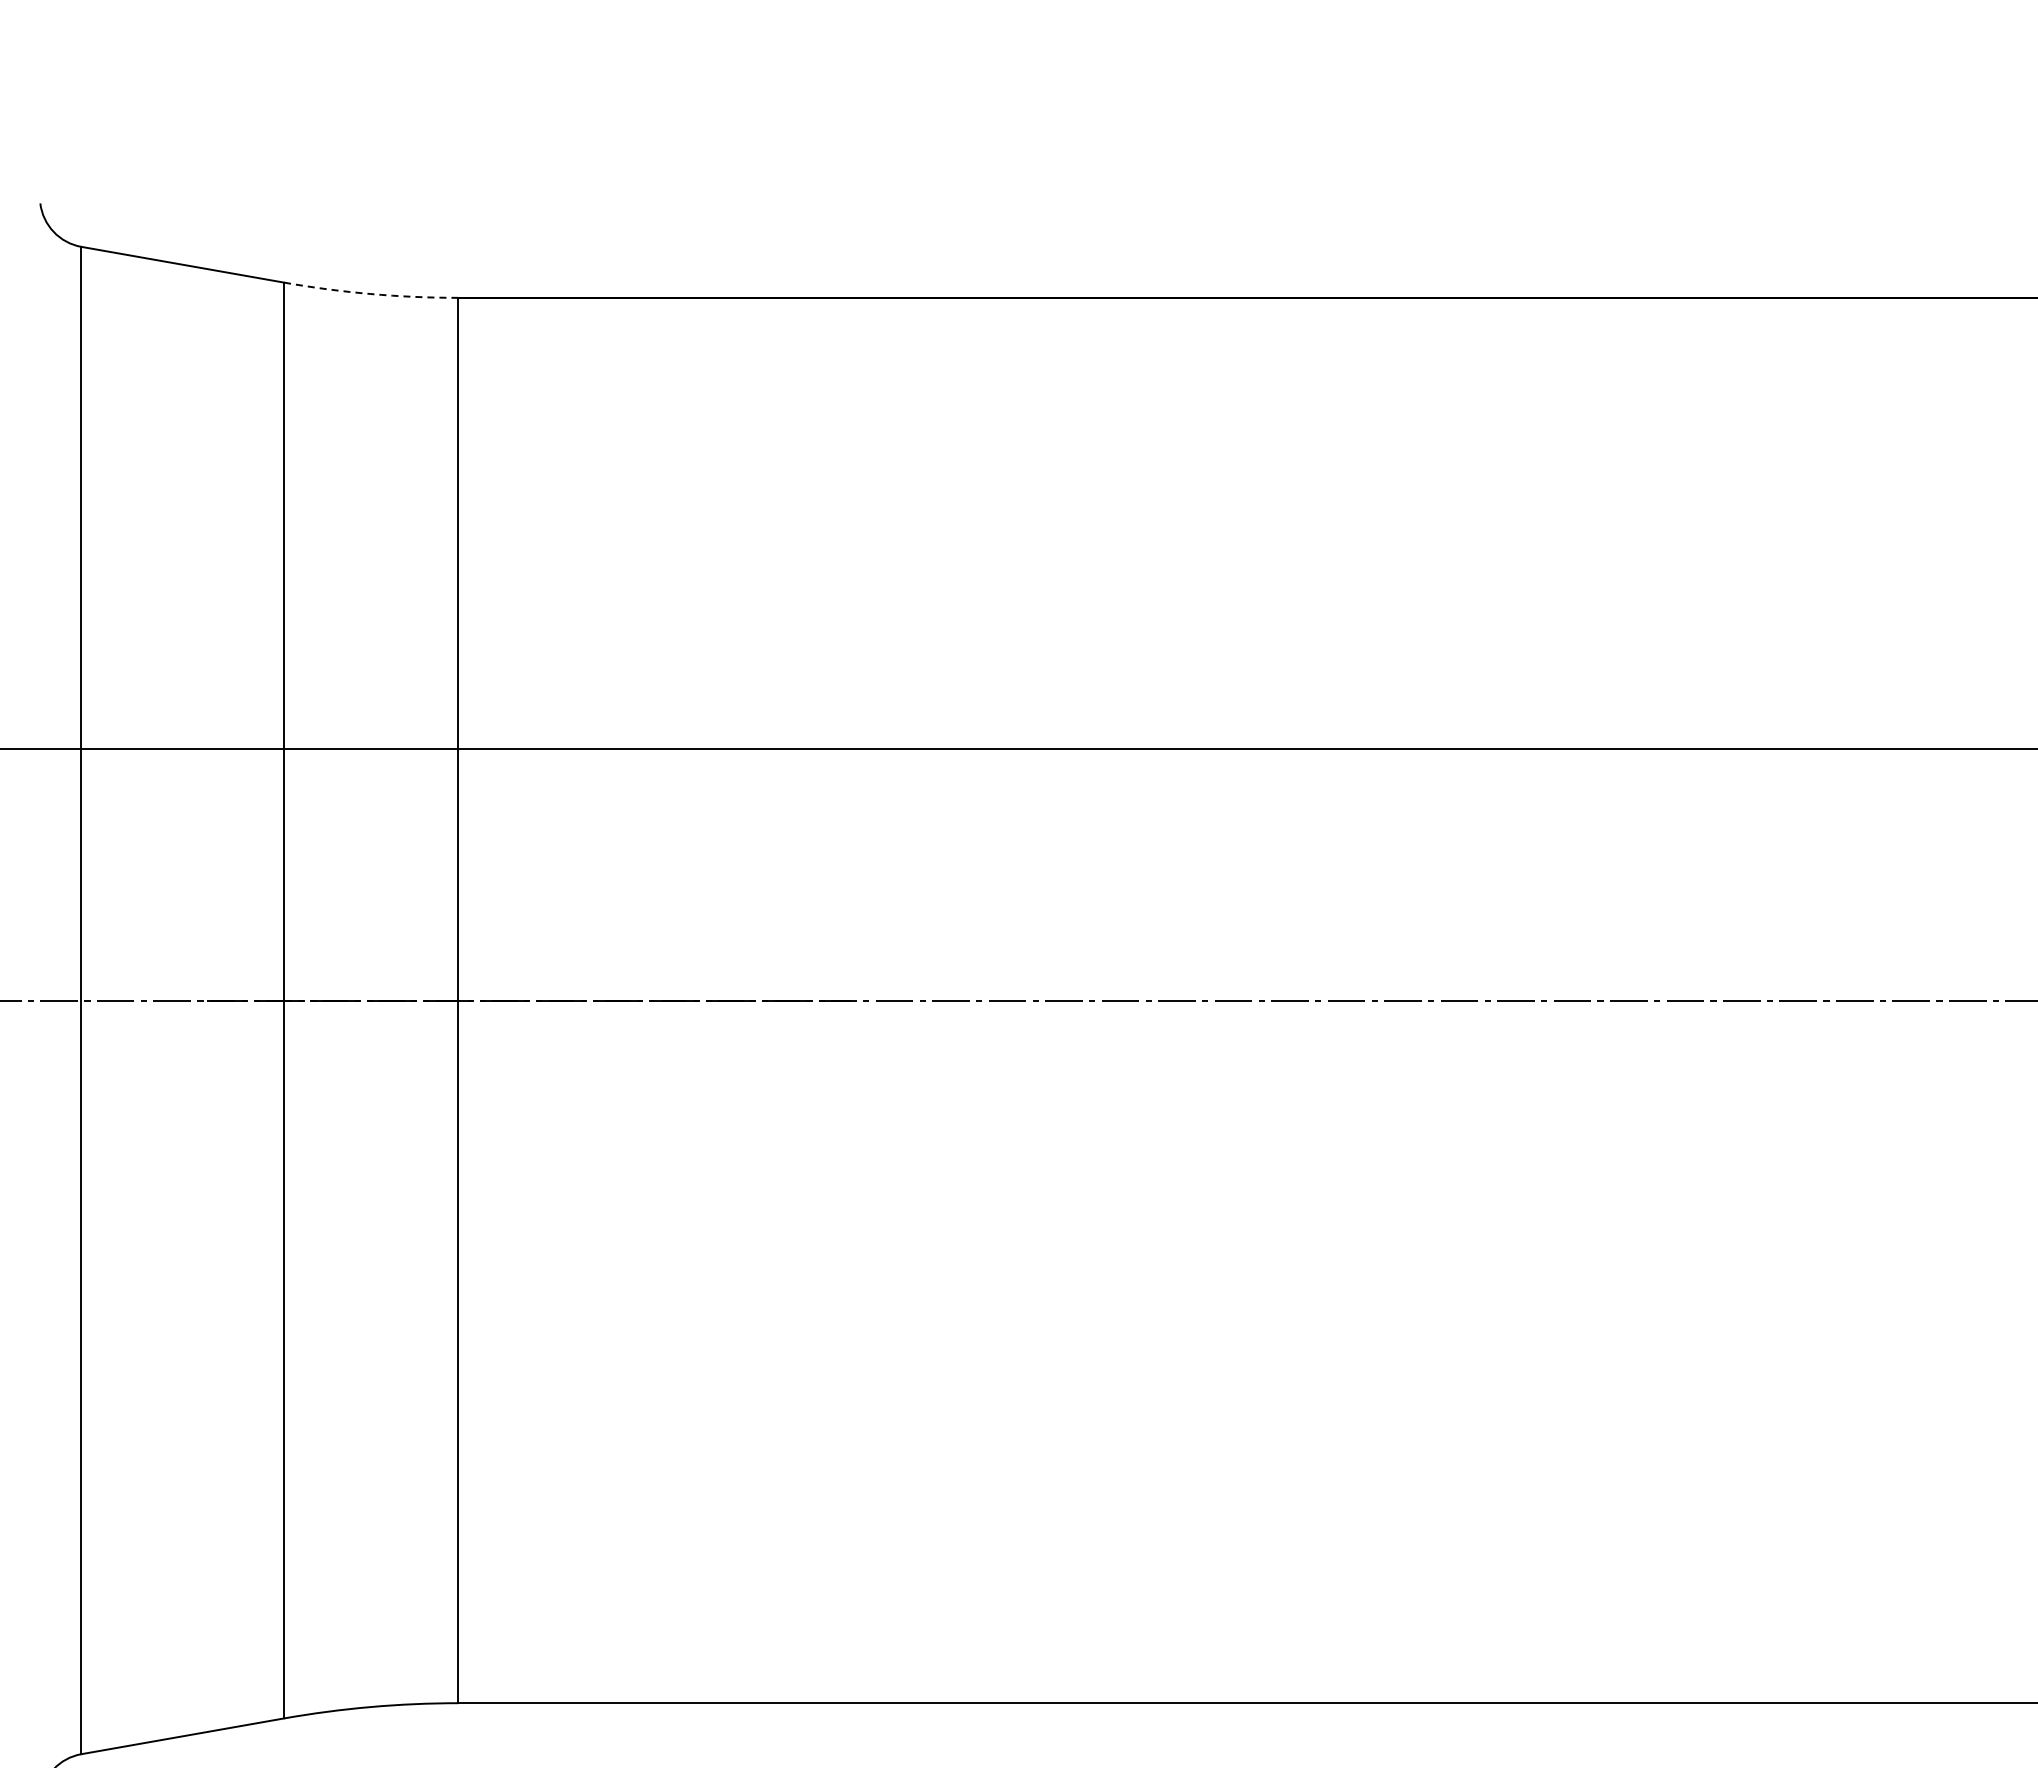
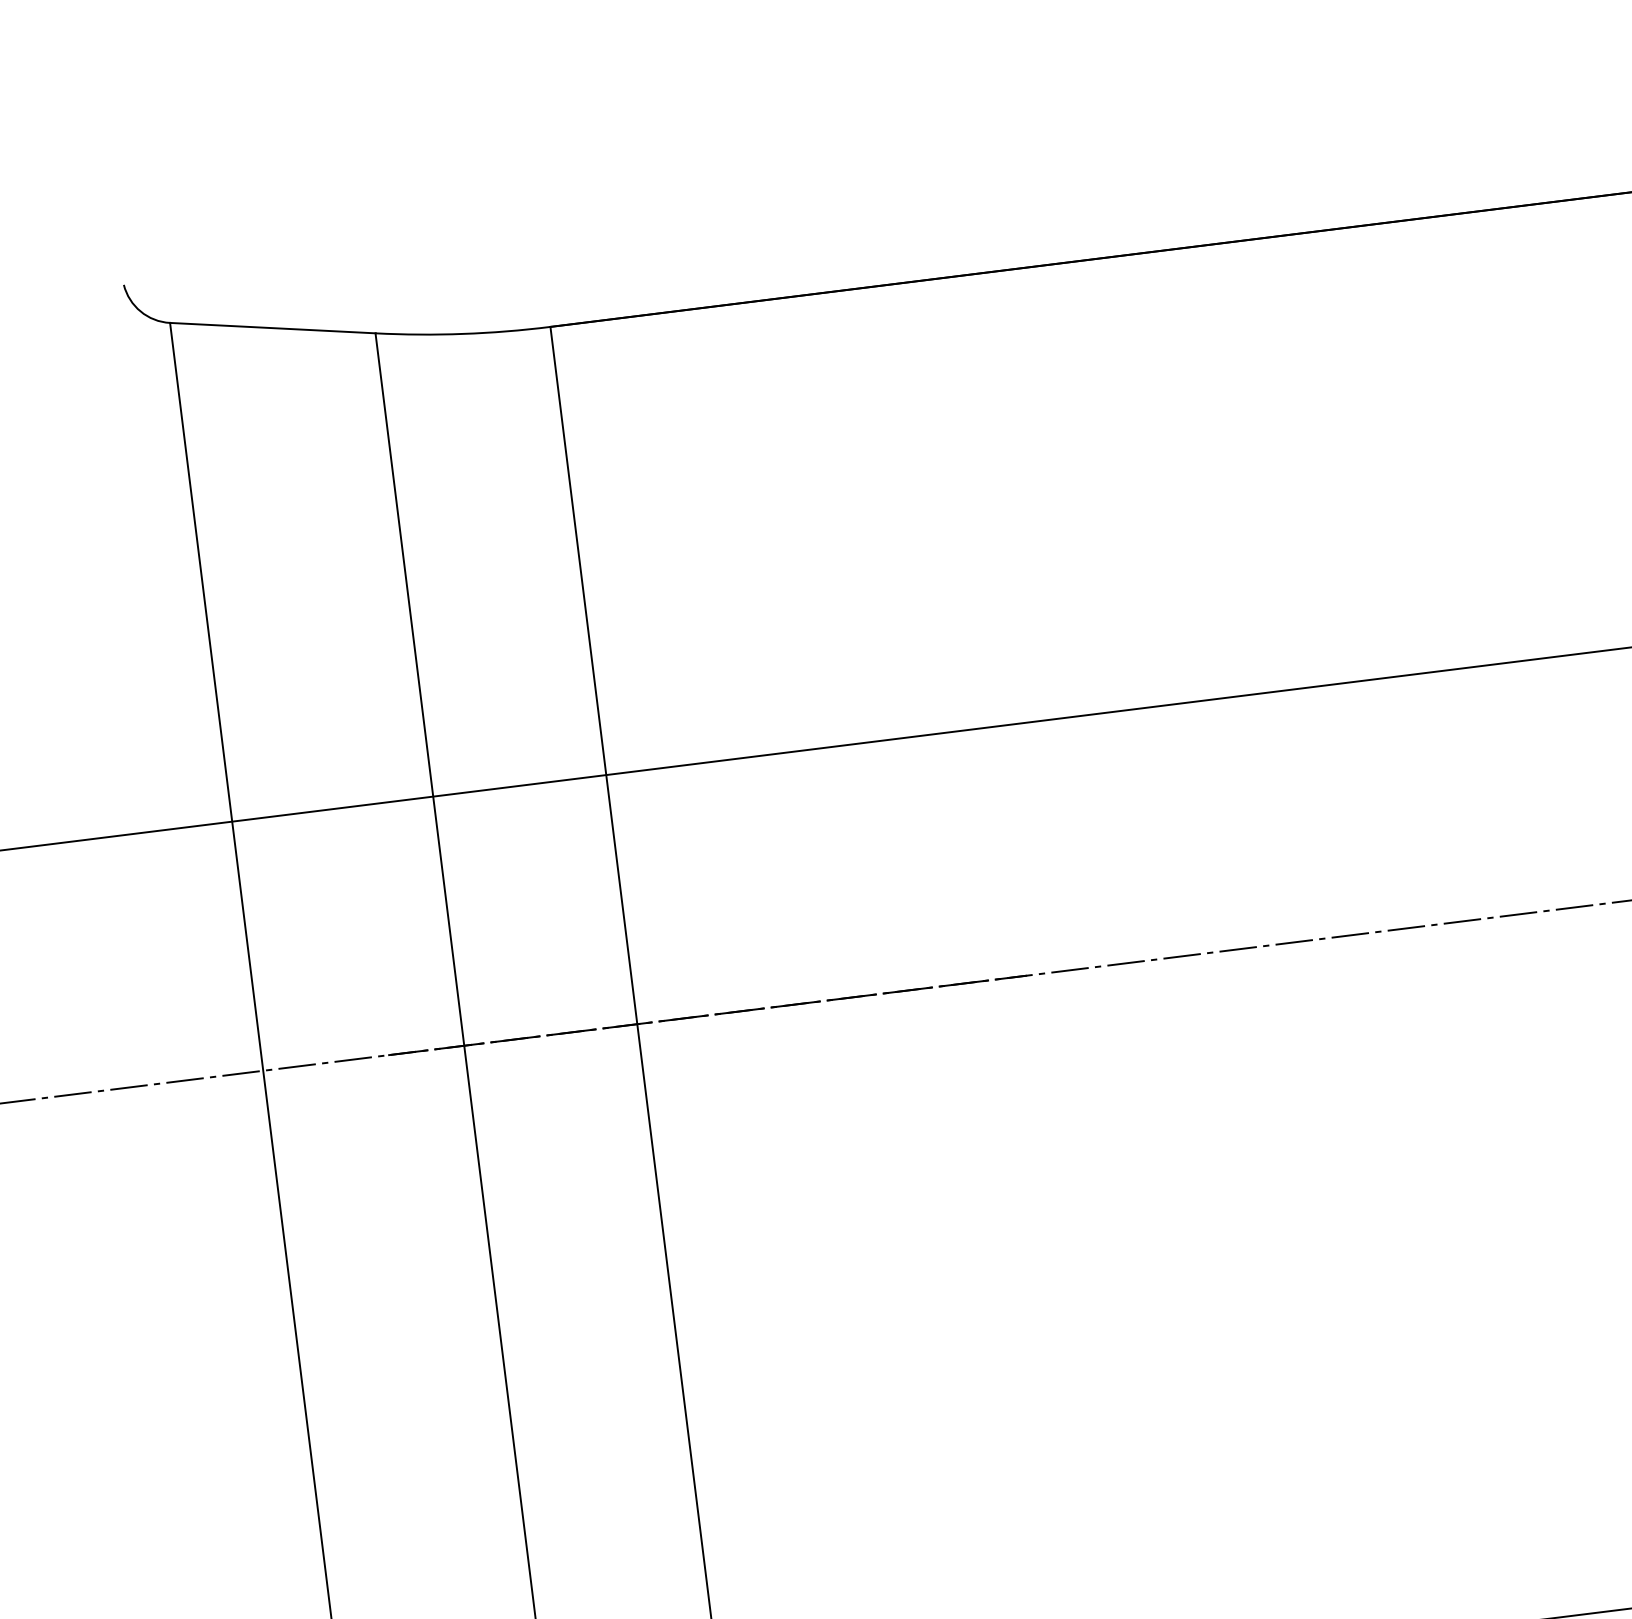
arc: (370, 294) -> (462, 334), dashed -> solid

